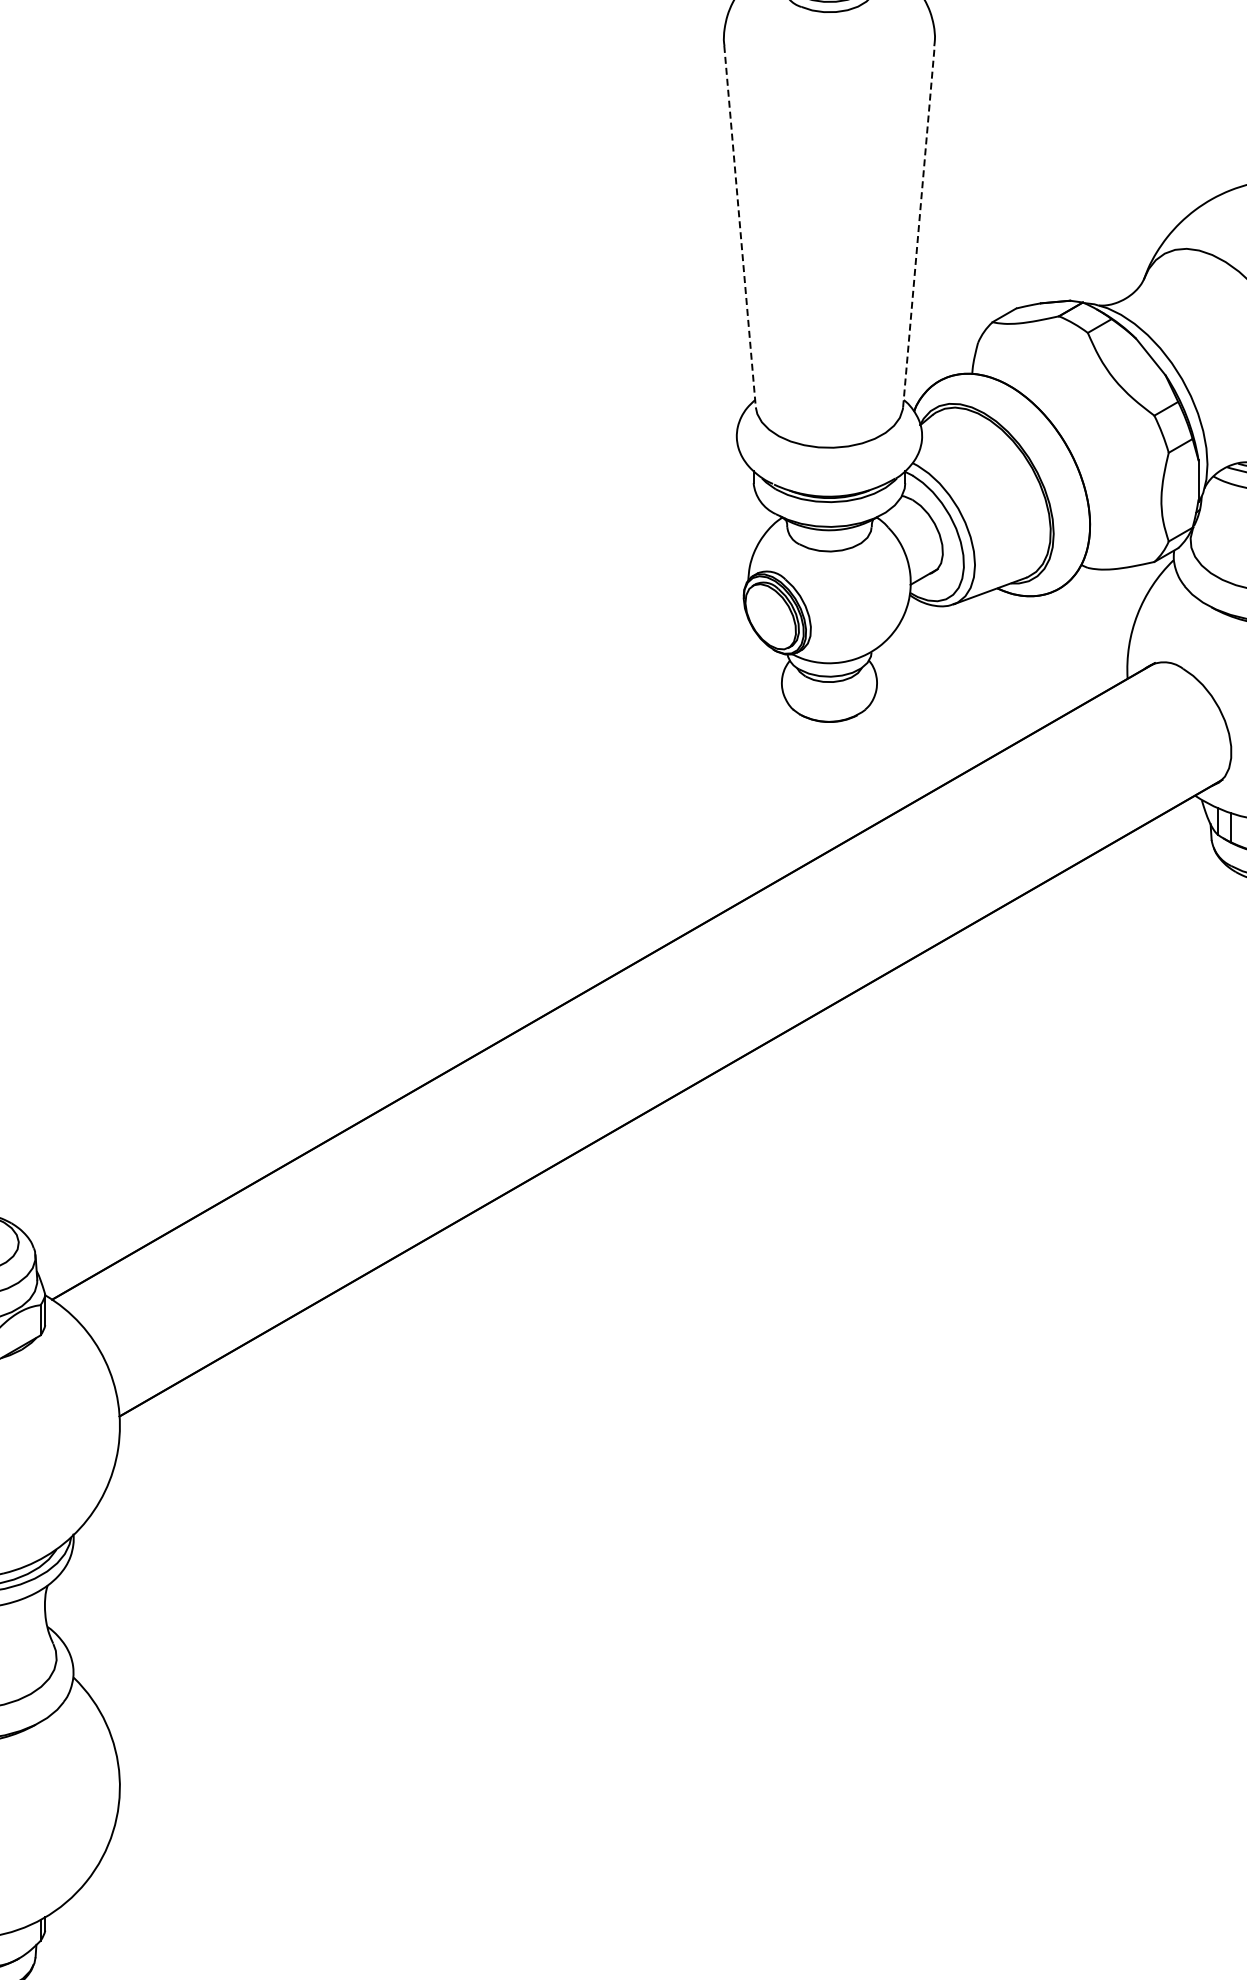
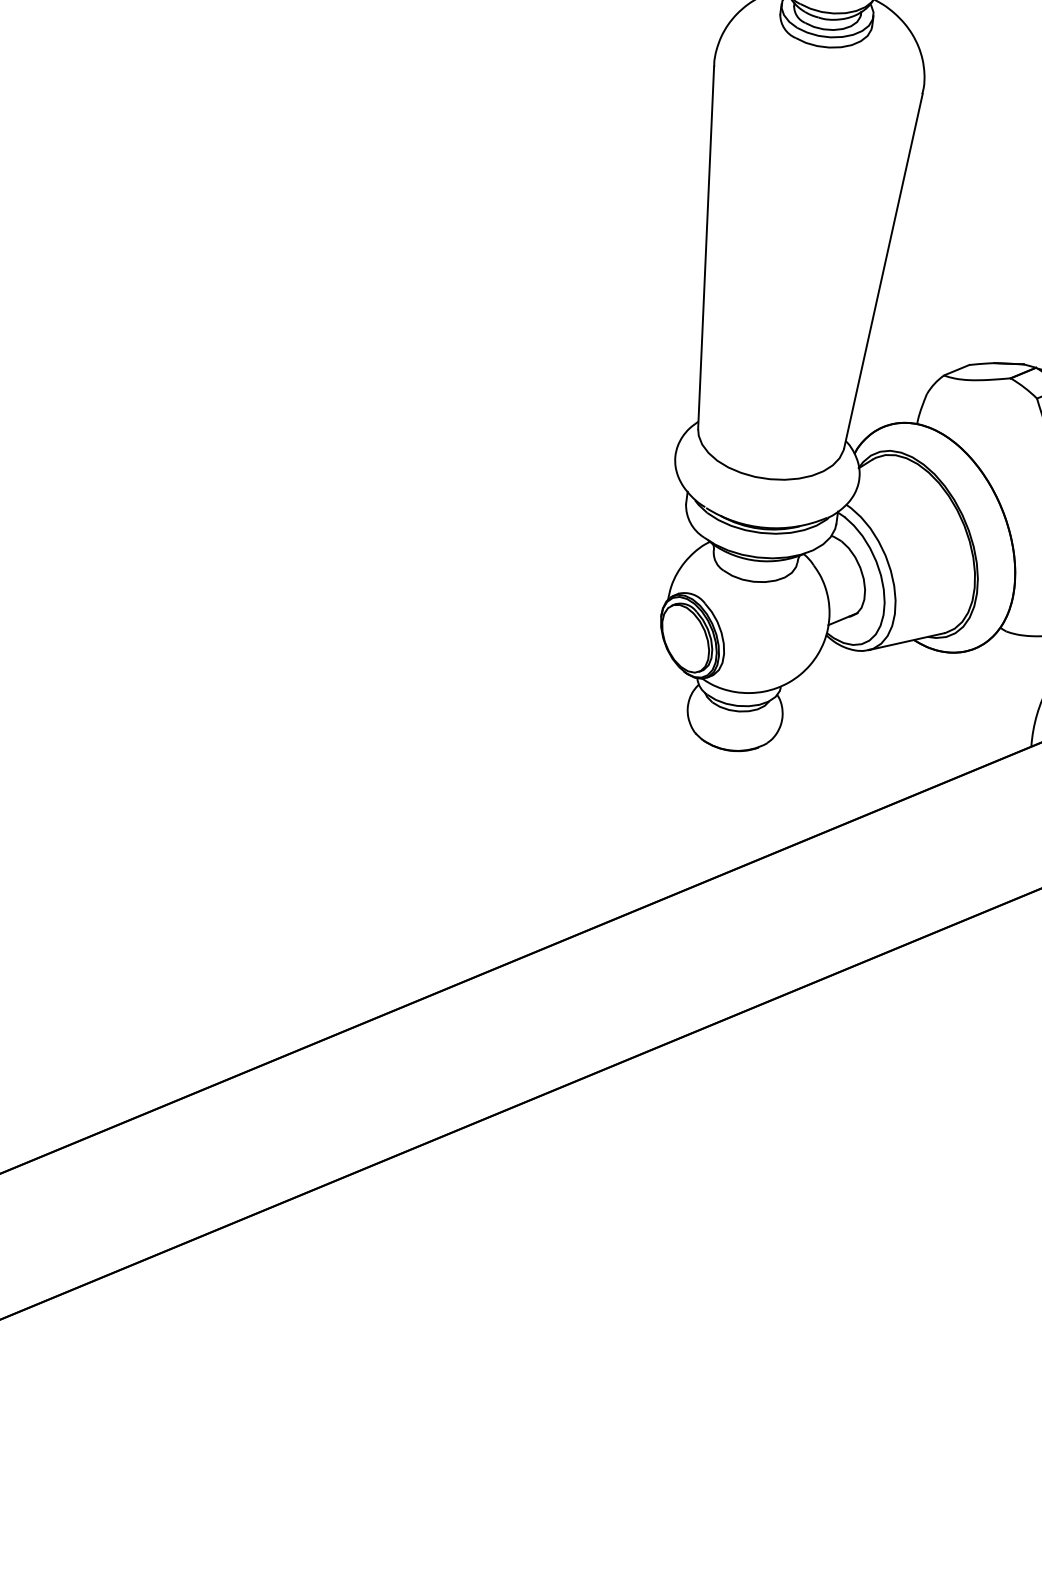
line: (918, 226) -> (883, 270), dashed -> solid
line: (740, 227) -> (706, 248), dashed -> solid

